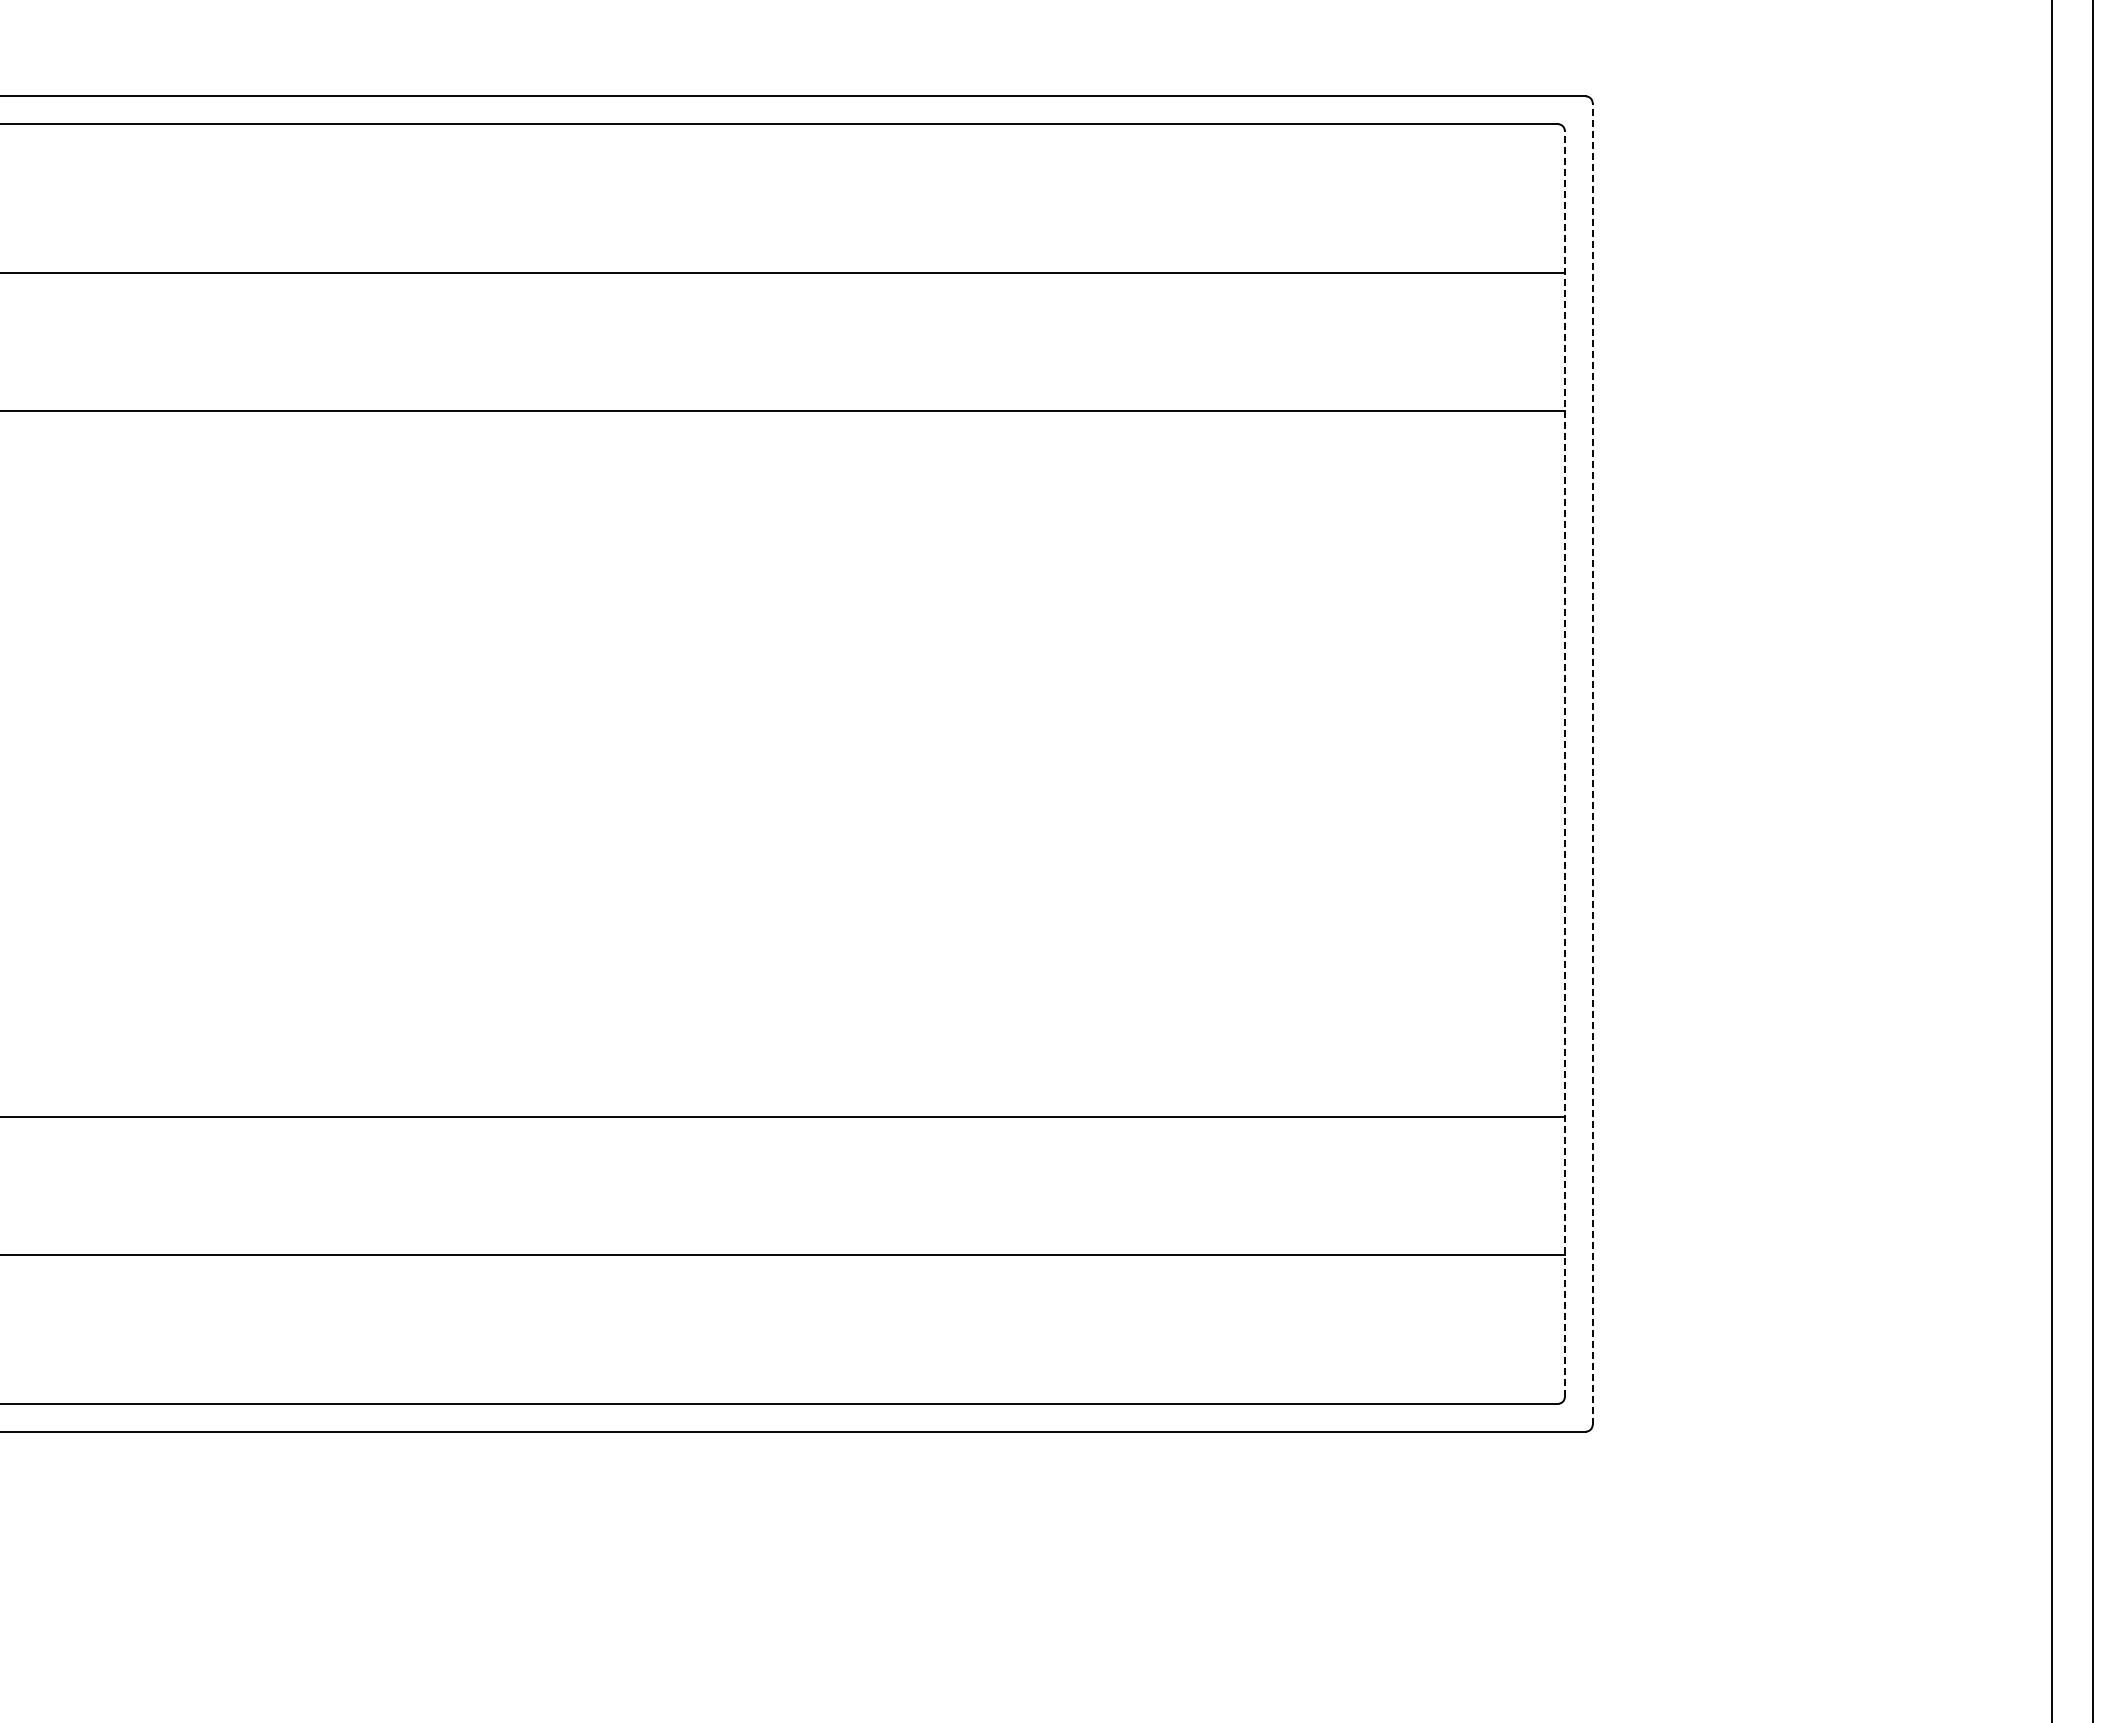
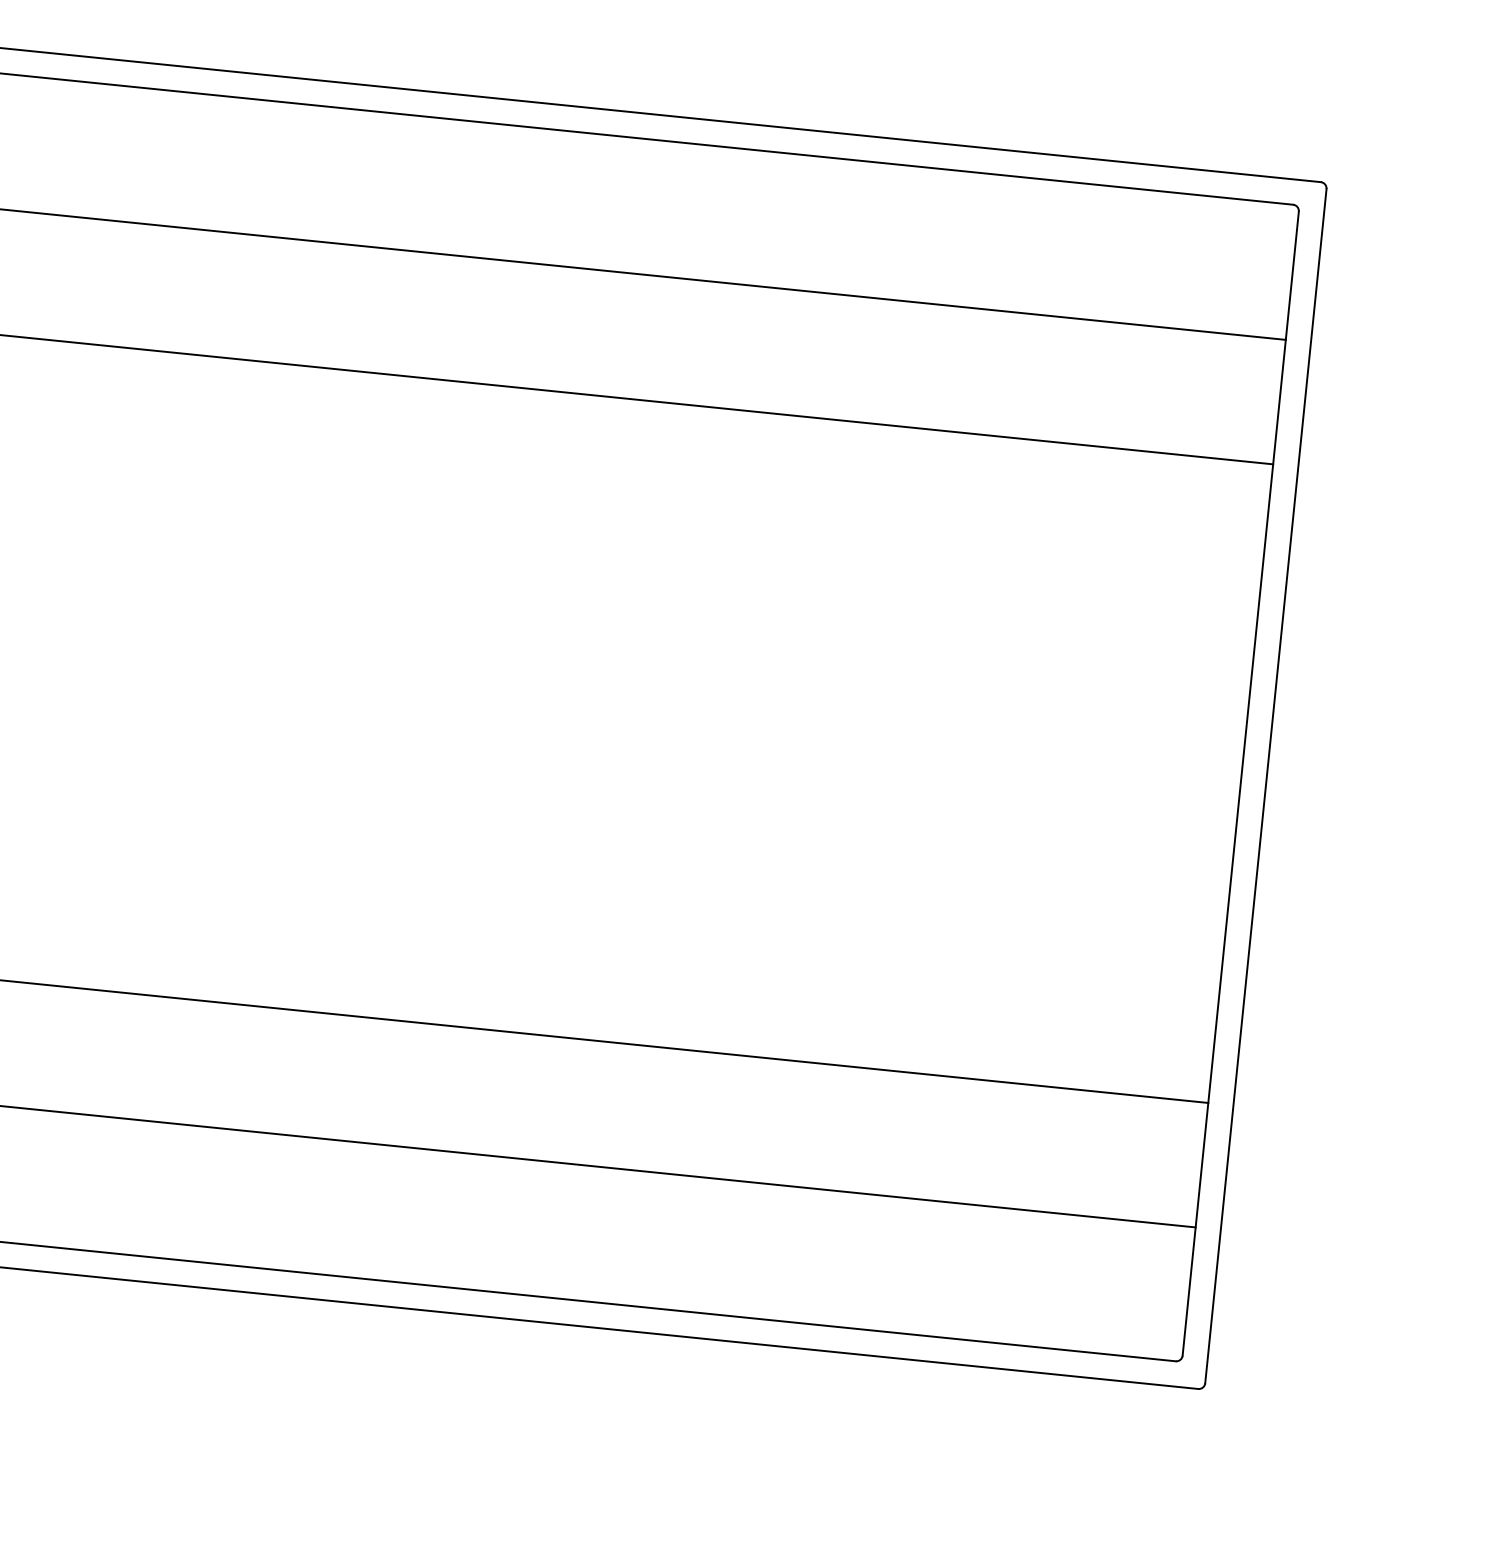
line: (1564, 764) -> (1240, 784), dashed -> solid
line: (1592, 764) -> (1265, 786), dashed -> solid

